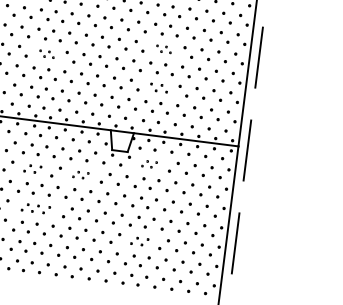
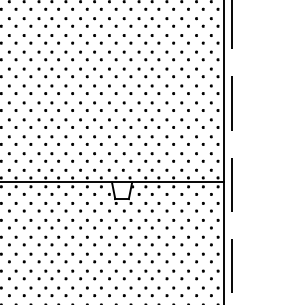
part: (163, 49) -> (148, 106), size x1.67
part: (46, 54) -> (48, 123), size x1.67
part: (158, 87) -> (148, 140), size x1.43
part: (148, 164) -> (148, 207), size x1.67
part: (32, 168) -> (48, 223), size x1.43
part: (80, 174) -> (90, 223), size x1.67
part: (35, 208) -> (55, 257), size x1.43
part: (139, 240) -> (148, 274), size x1.43

